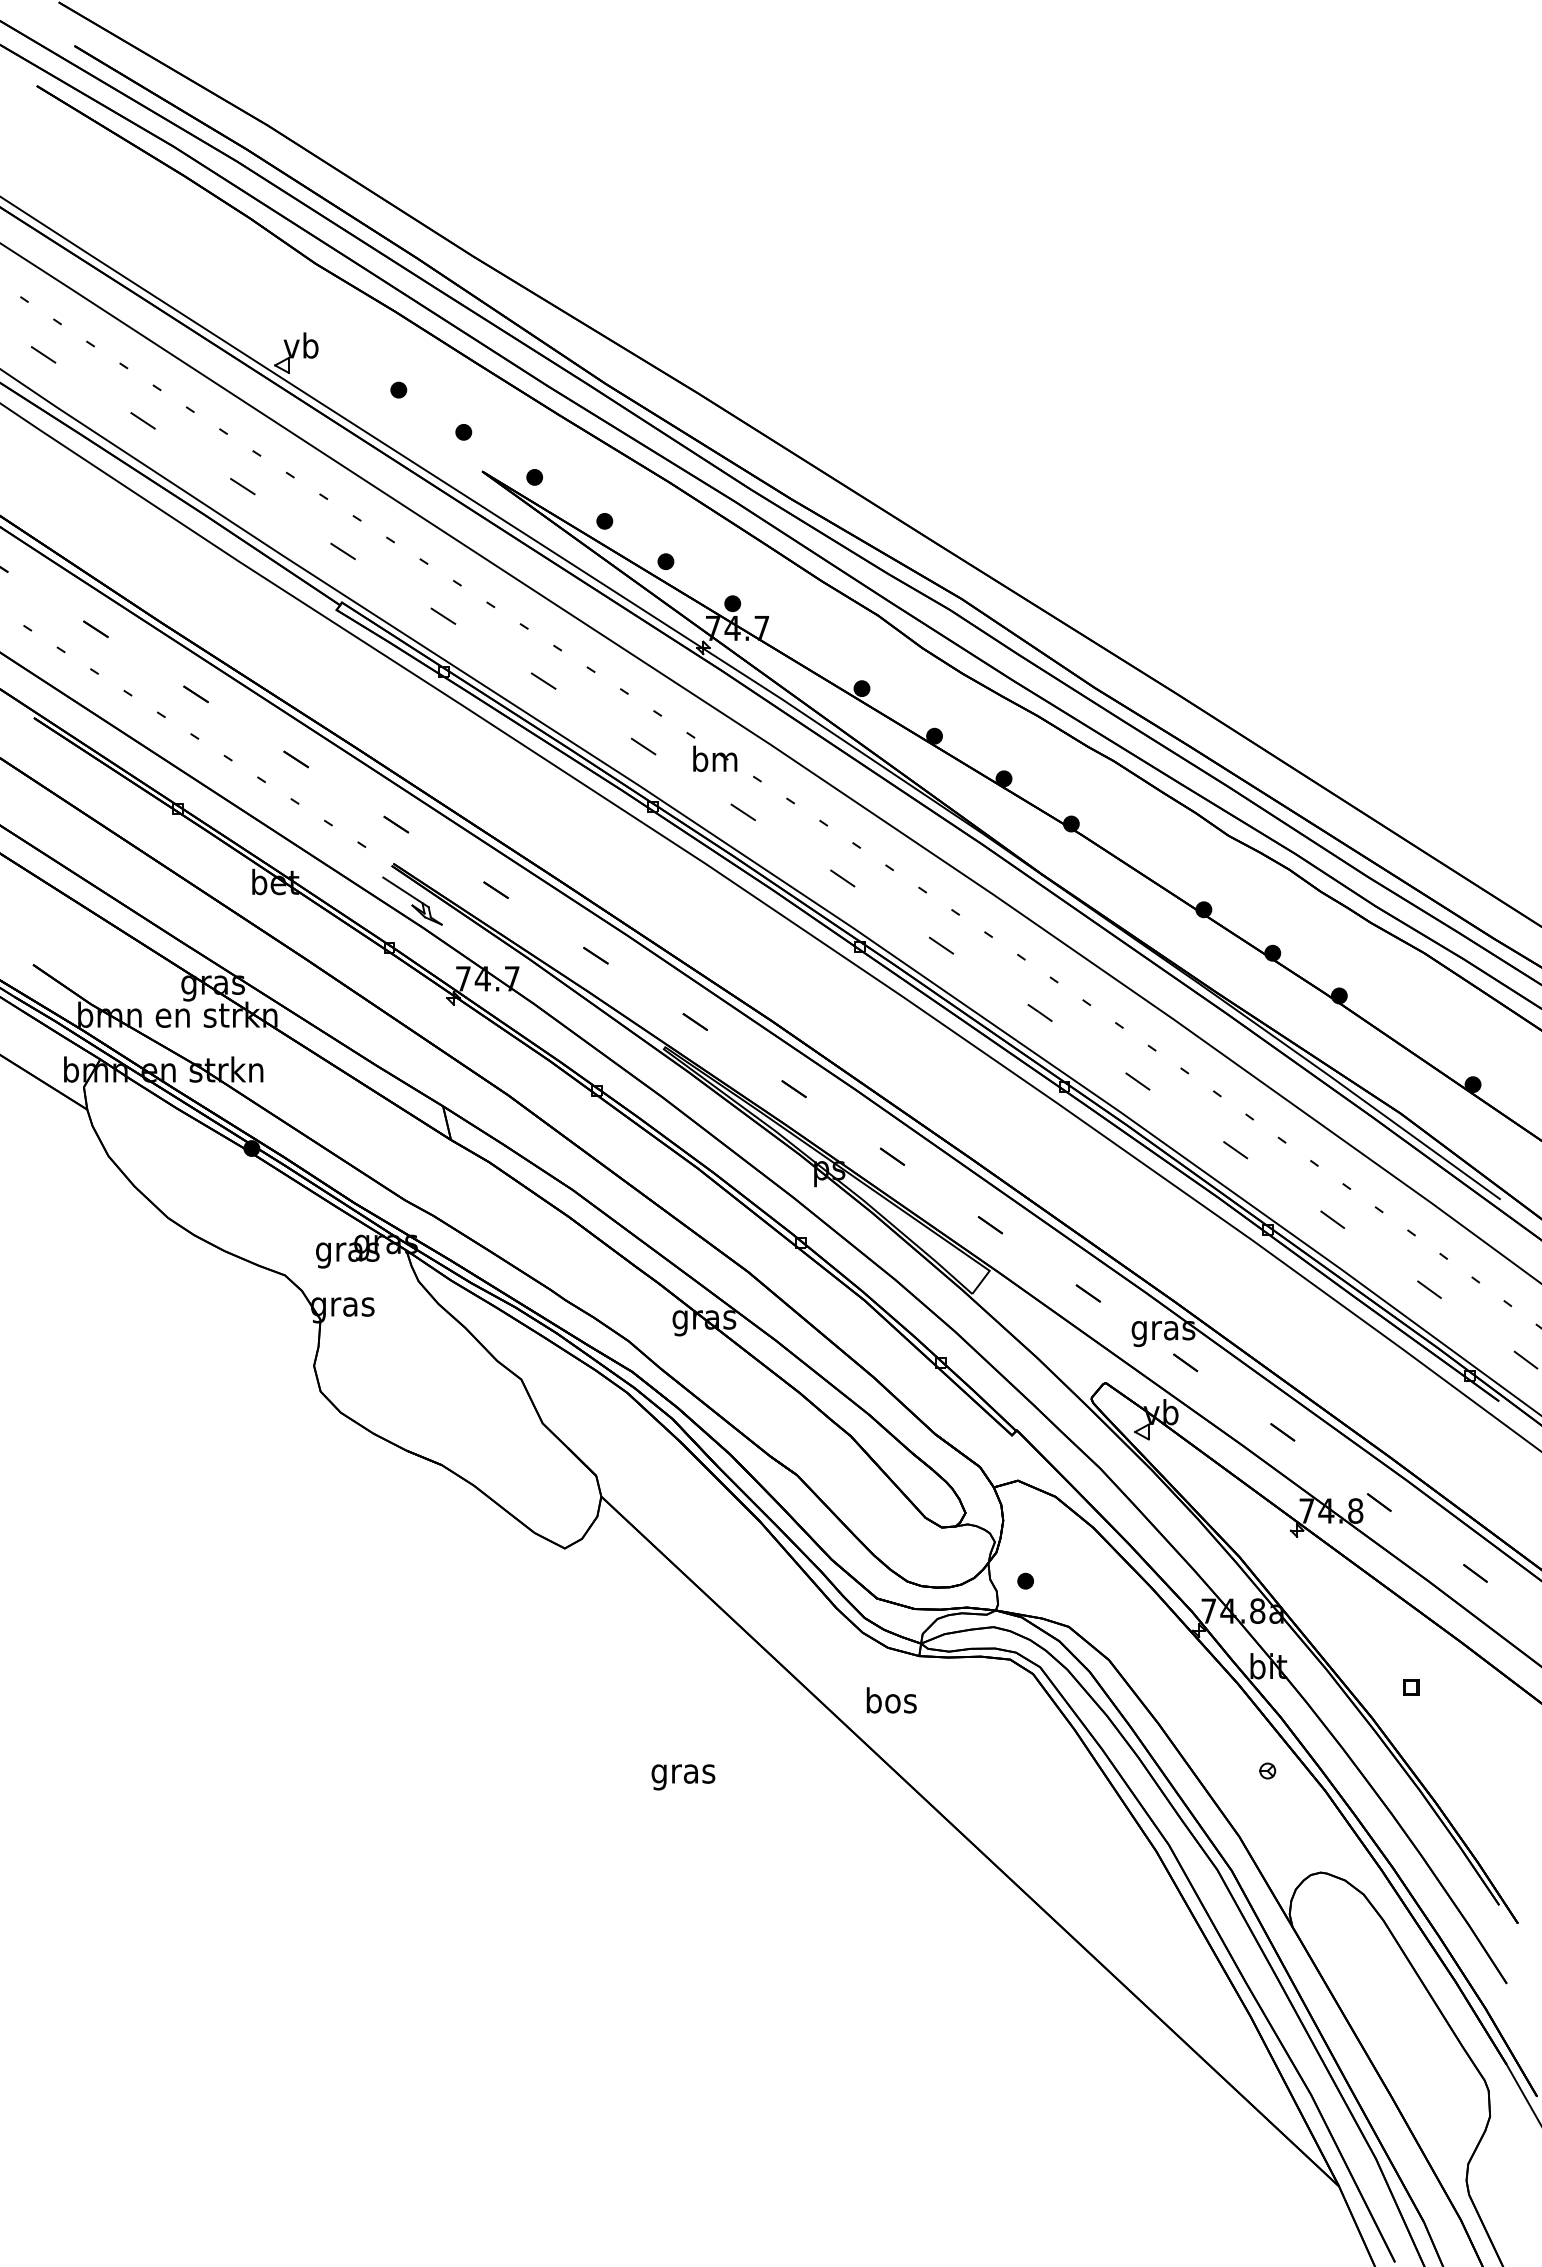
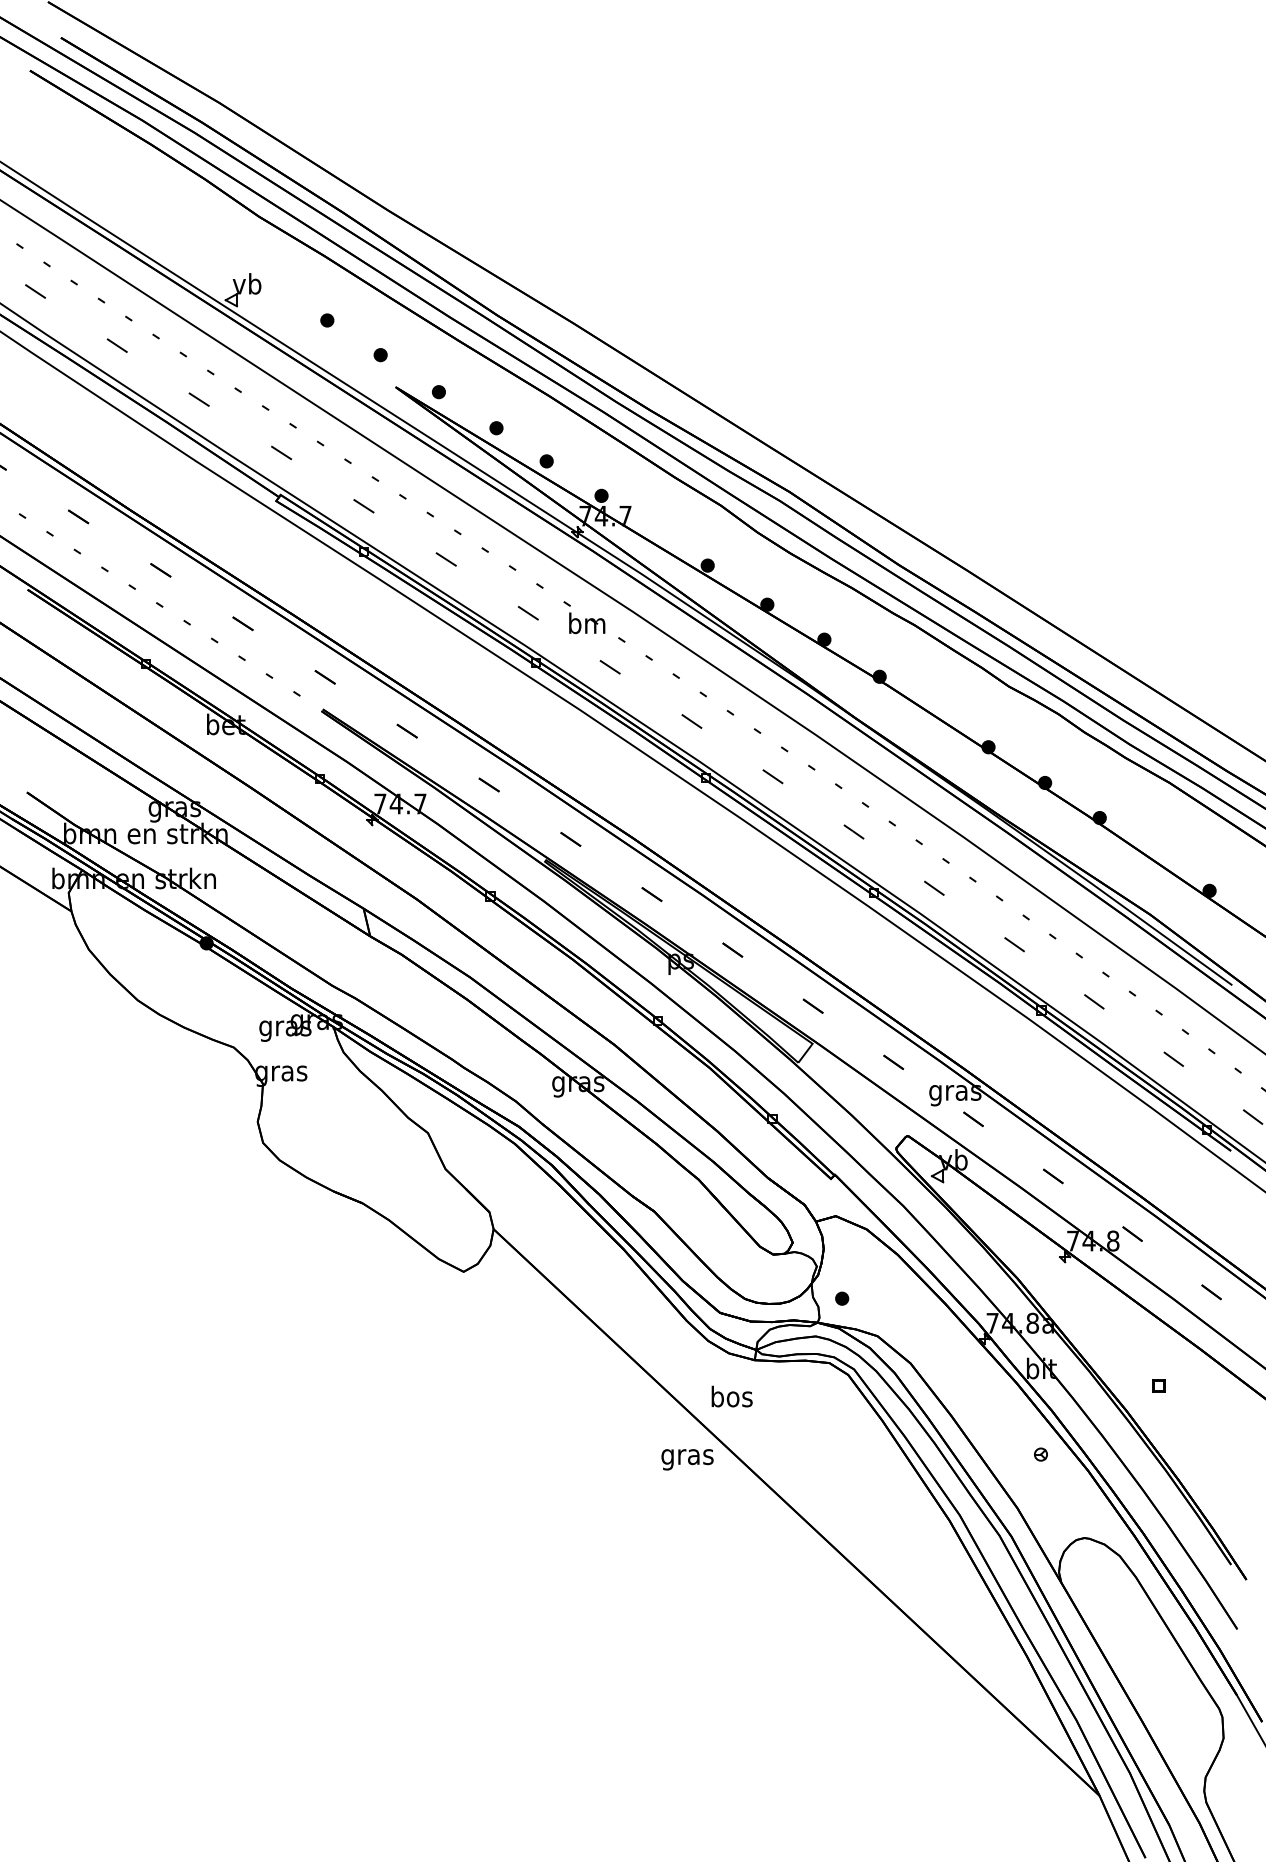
part: (412, 900) -> (338, 739), removed
text: (683, 1777) -> (687, 1459), moved

